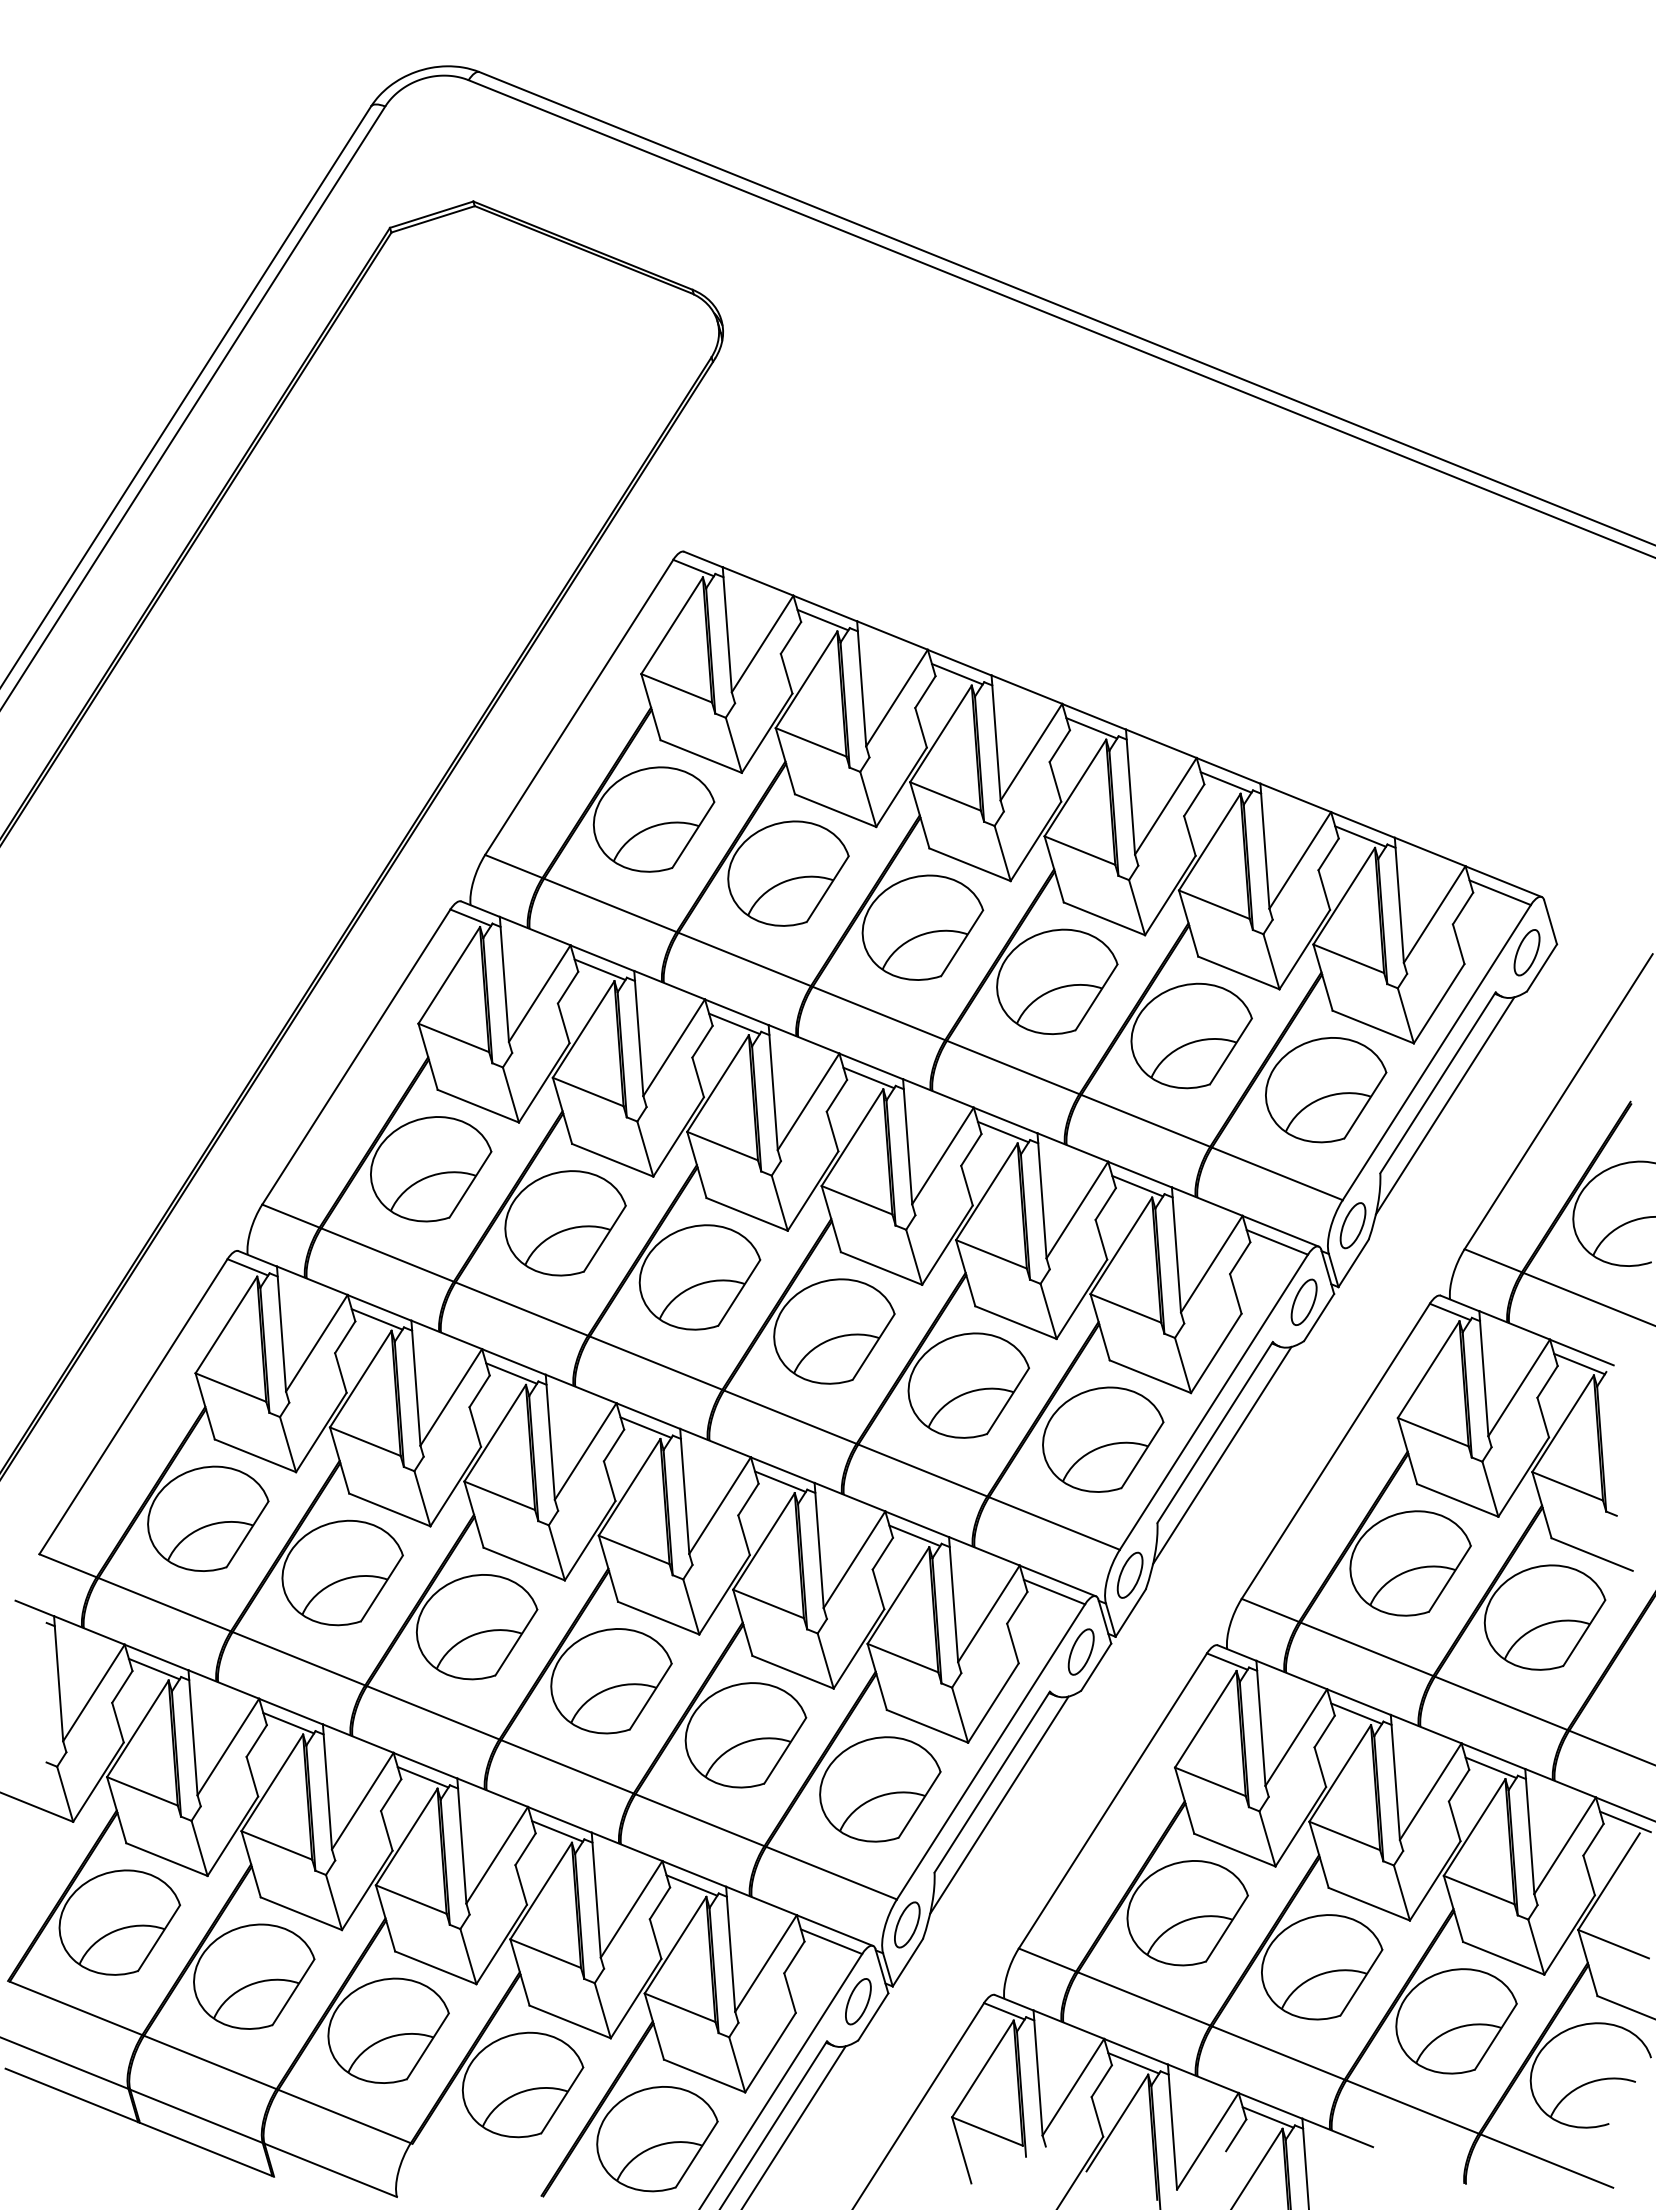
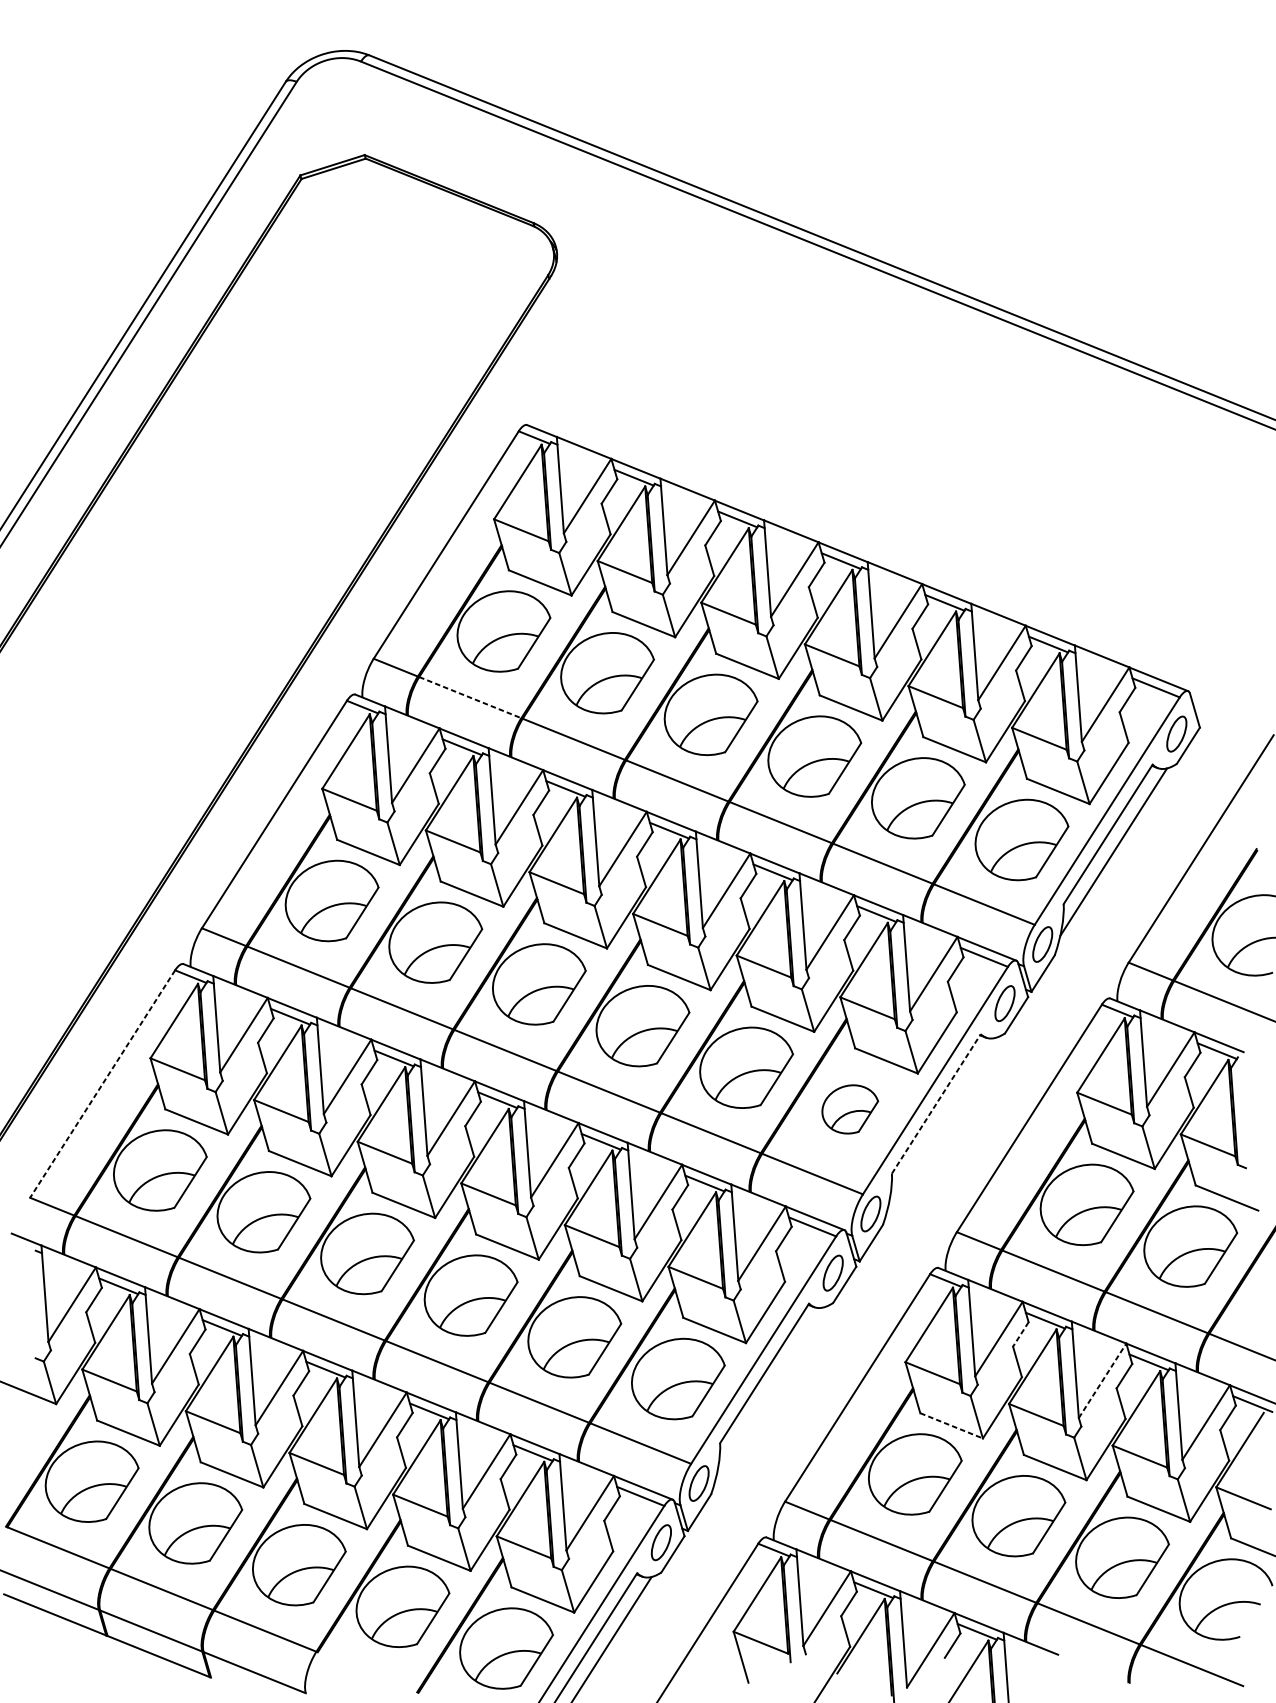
line: (610, 905) -> (470, 697), solid -> dashed
line: (133, 1406) -> (102, 1083), solid -> dashed
line: (1215, 1432) -> (936, 1103), solid -> dashed
part: (1103, 1439) -> (850, 1109), size x0.6
line: (1222, 1455) -> (942, 1121), removed
line: (1324, 1731) -> (1020, 1334), solid -> dashed
line: (1431, 1791) -> (1103, 1380), solid -> dashed
line: (999, 1804) -> (770, 1390), removed
line: (1234, 1850) -> (951, 1426), solid -> dashed

